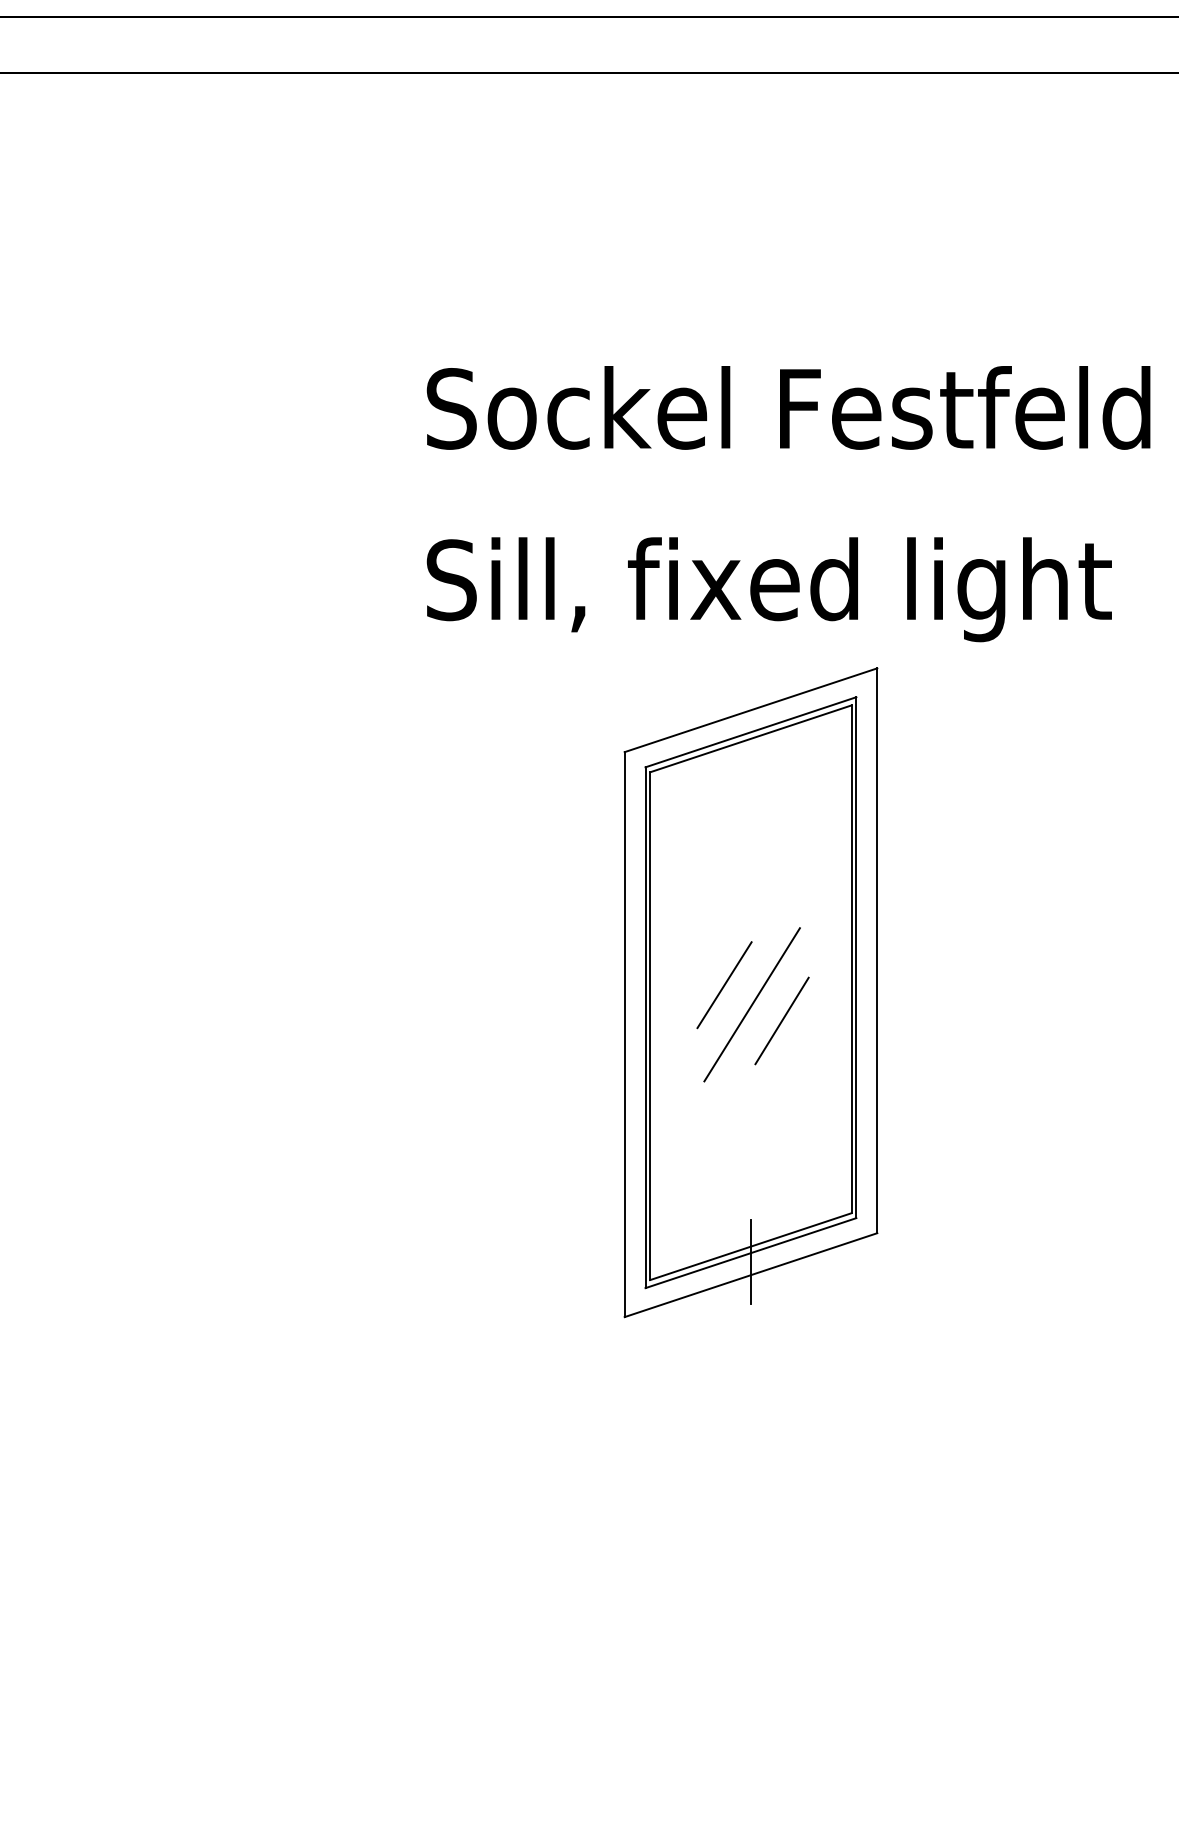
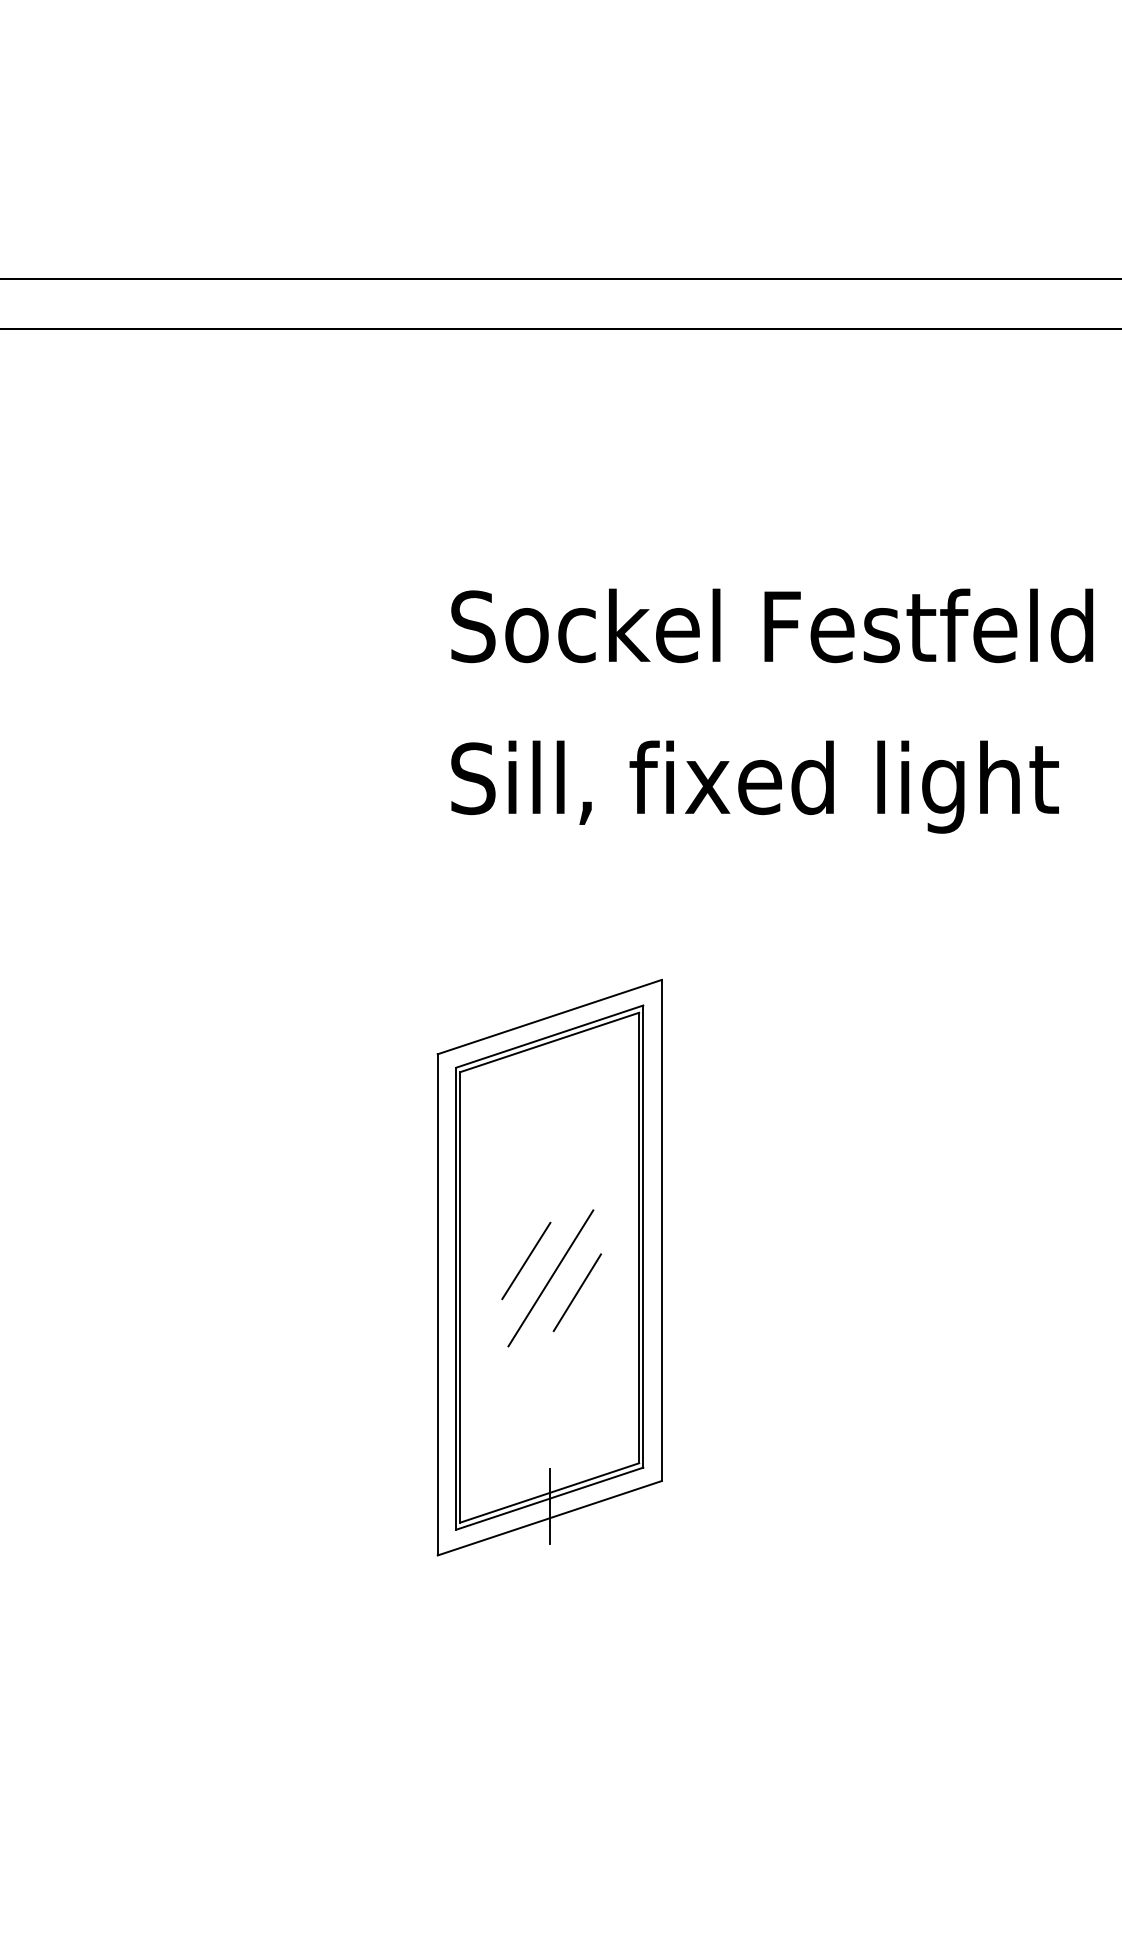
part: (750, 992) -> (549, 1267), moved

